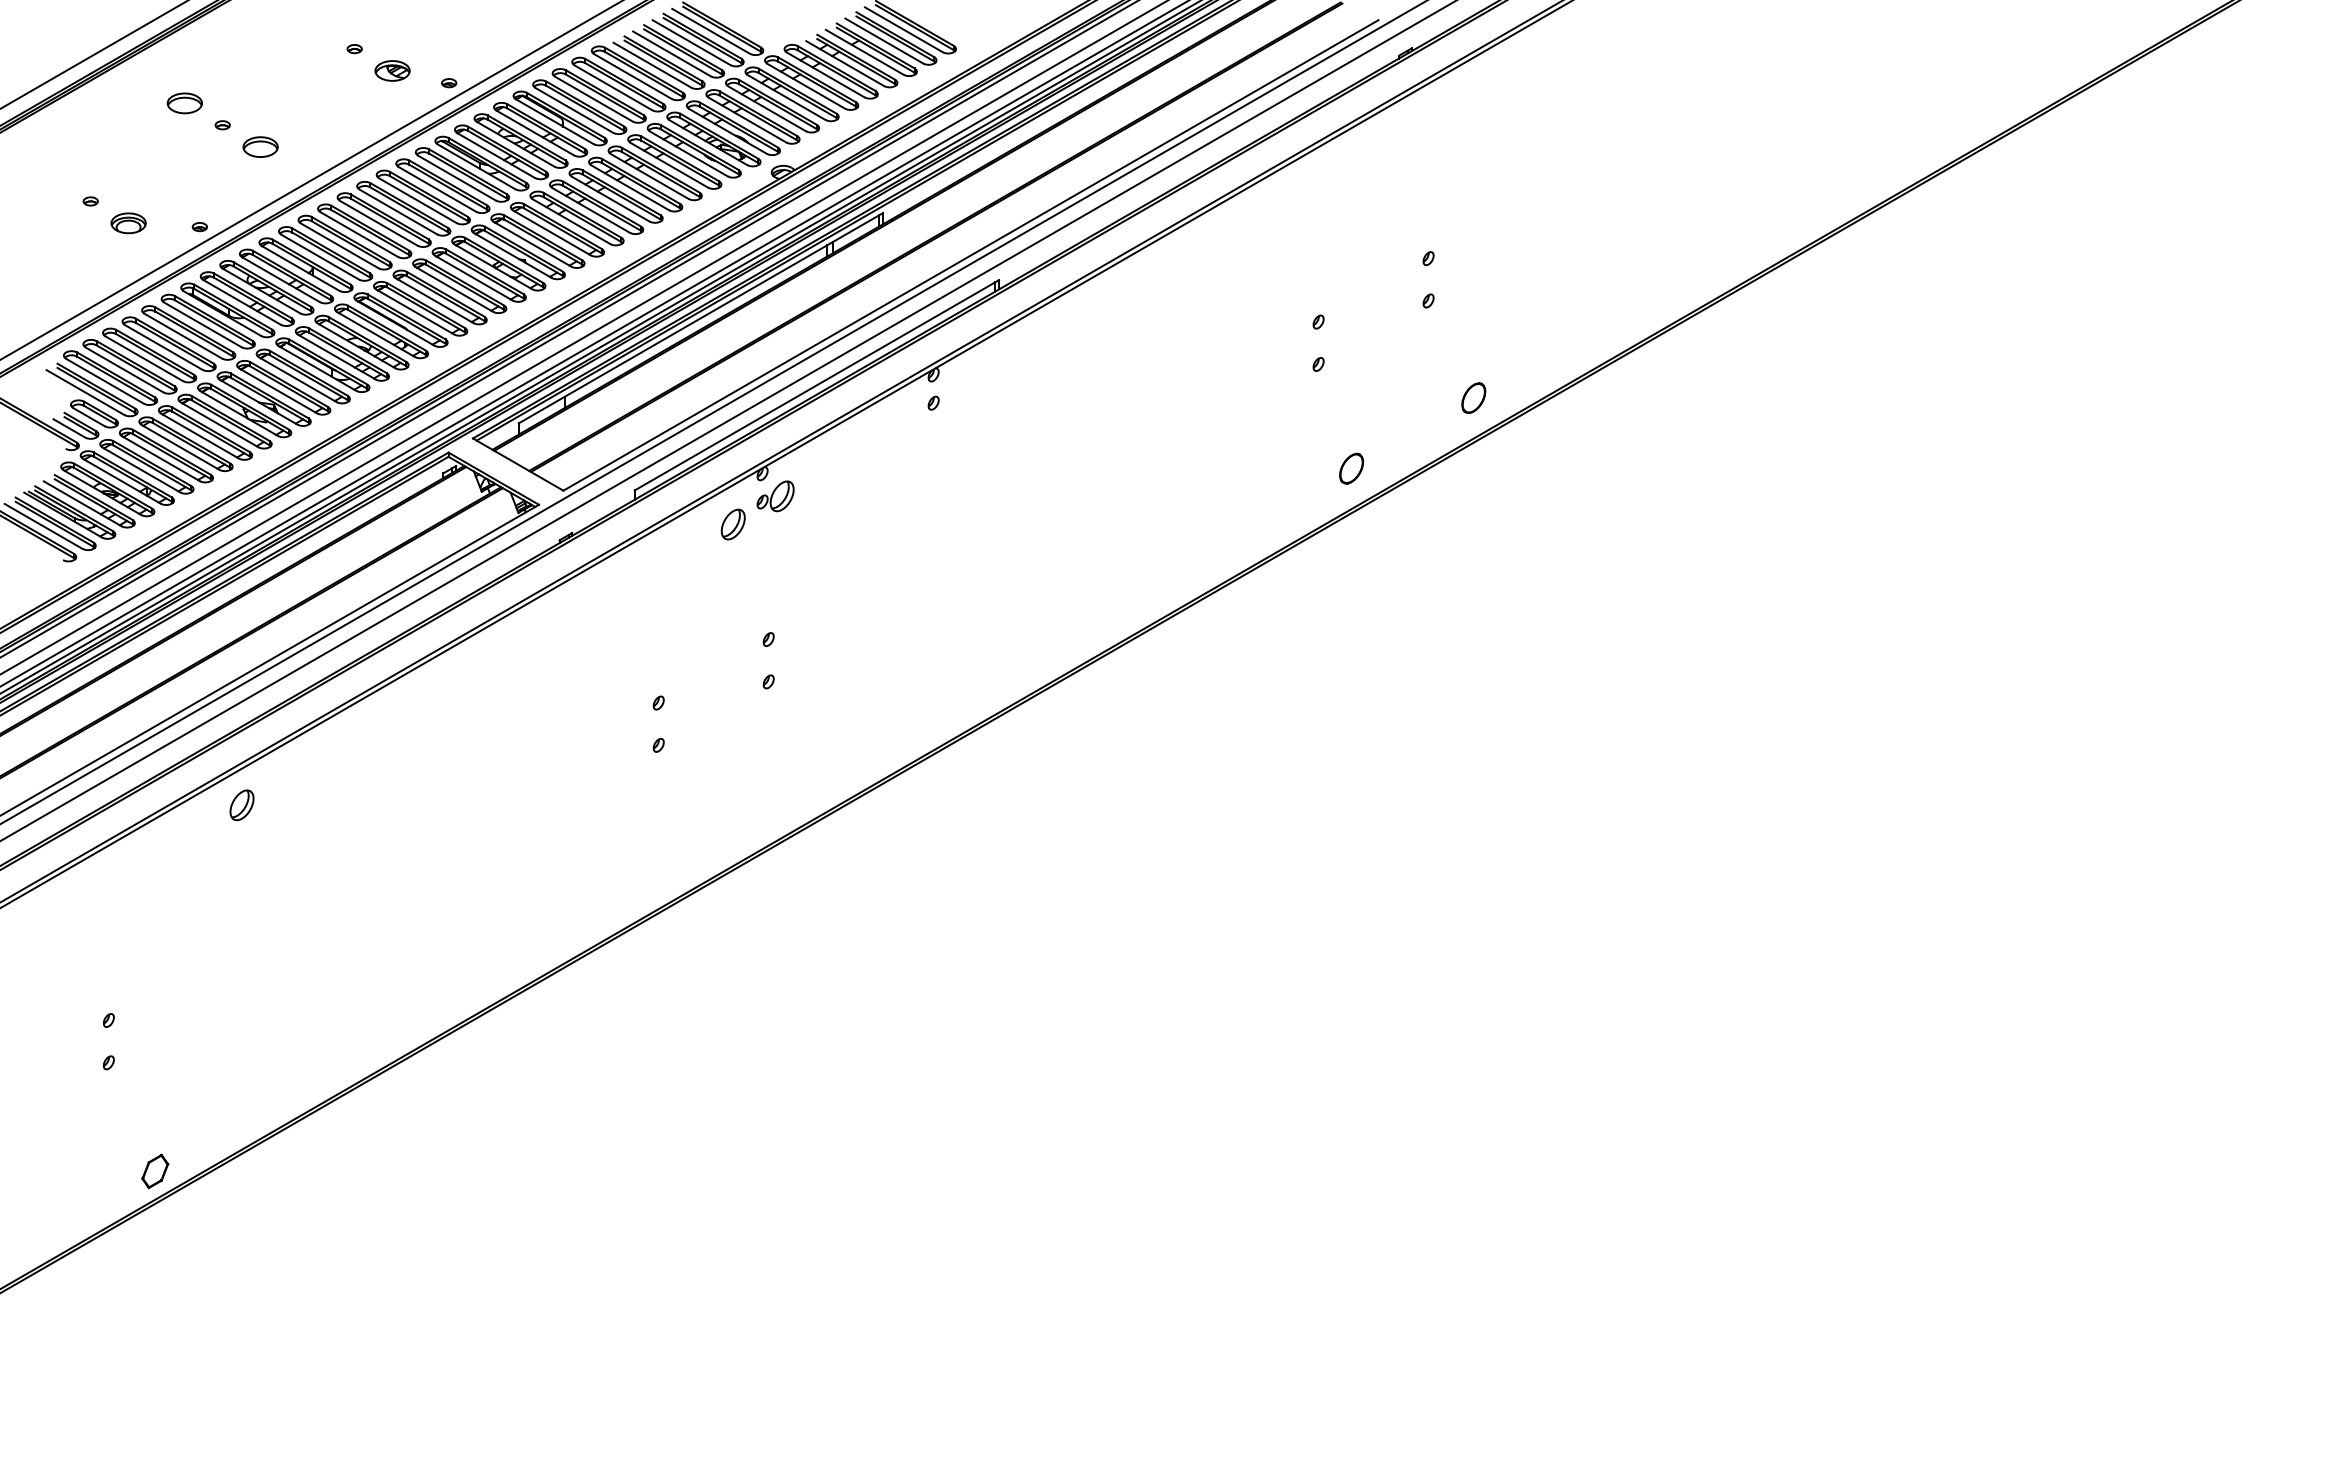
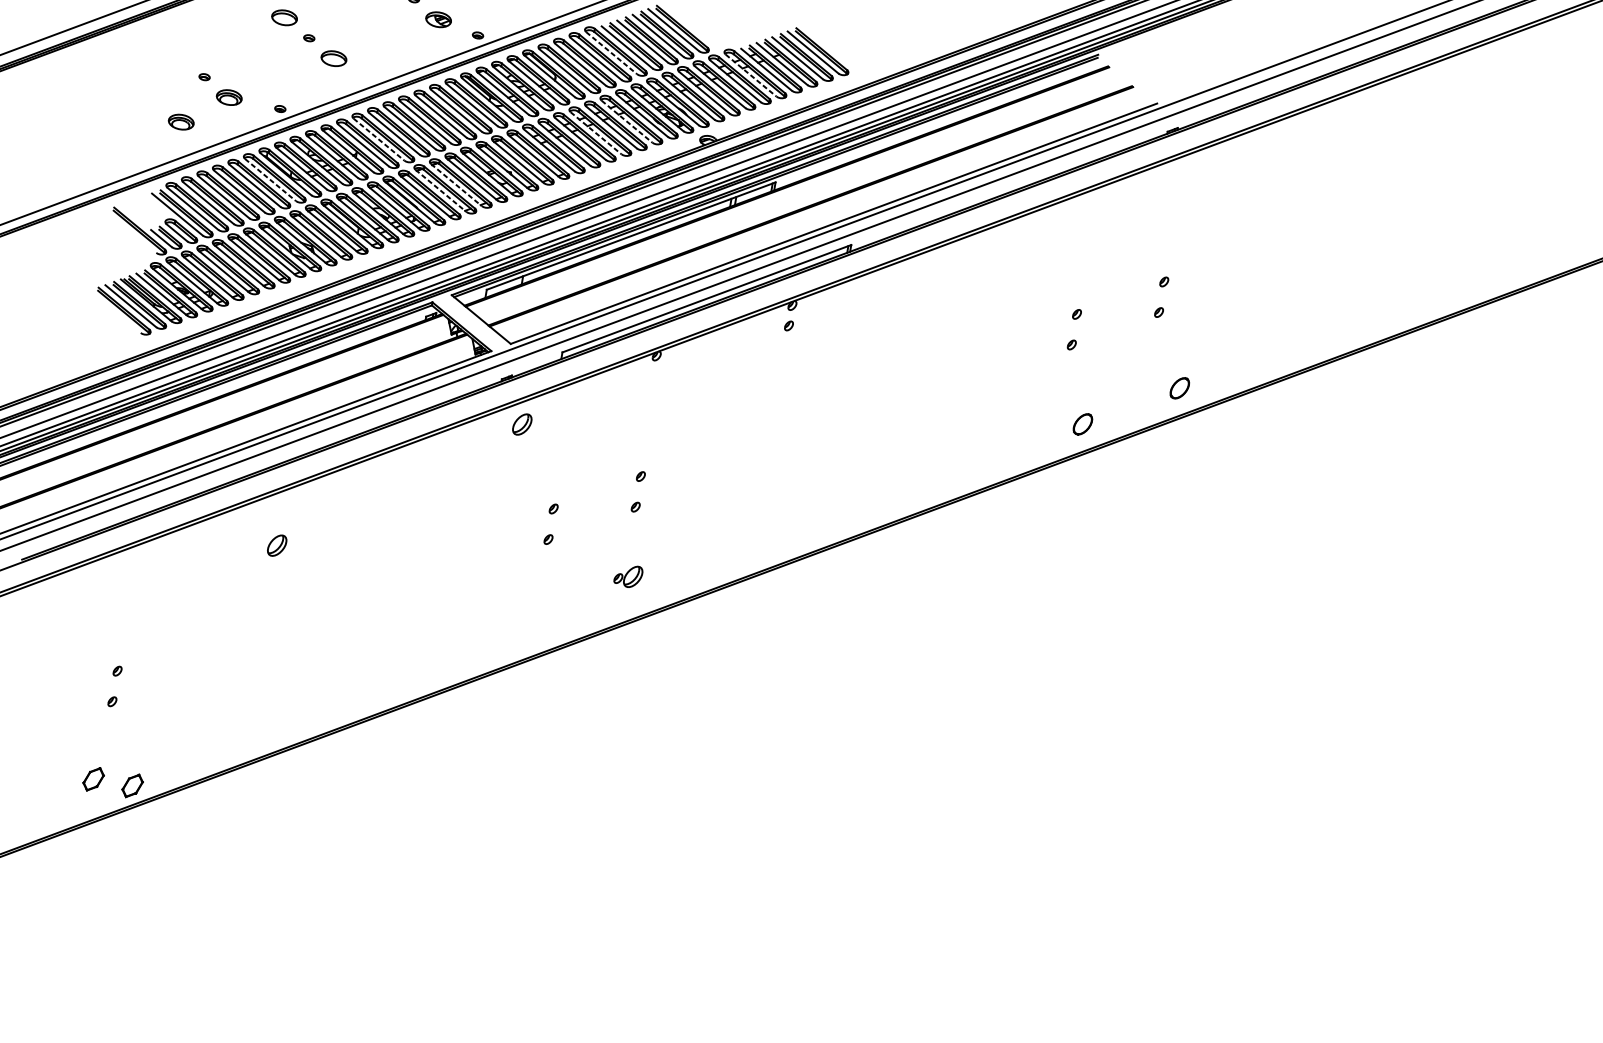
line: (825, 74) -> (750, 75), solid -> dashed
line: (632, 76) -> (611, 53), solid -> dashed
line: (669, 165) -> (627, 121), solid -> dashed
line: (630, 187) -> (596, 133), solid -> dashed
line: (339, 245) -> (378, 139), solid -> dashed
part: (69, 267) -> (181, 122), added
line: (454, 289) -> (456, 185), solid -> dashed
line: (434, 300) -> (440, 190), solid -> dashed
line: (202, 324) -> (270, 179), solid -> dashed
part: (775, 496) -> (628, 576), moved
part: (732, 524) -> (521, 424), moved
part: (241, 805) -> (276, 545), moved
part: (101, 1171) -> (93, 779), added

